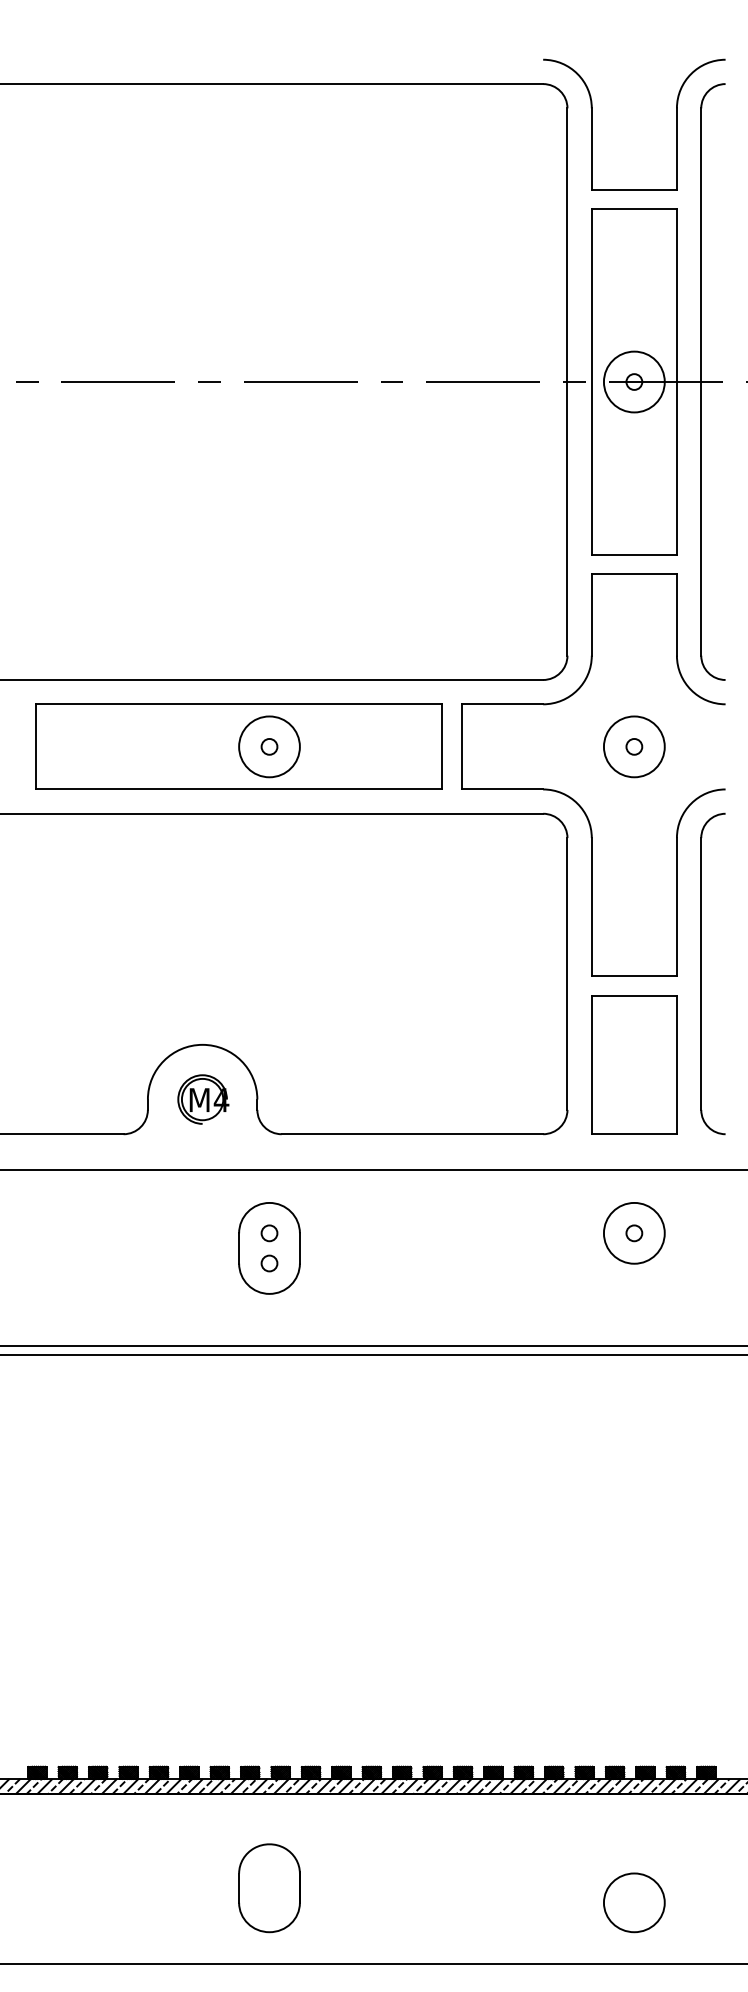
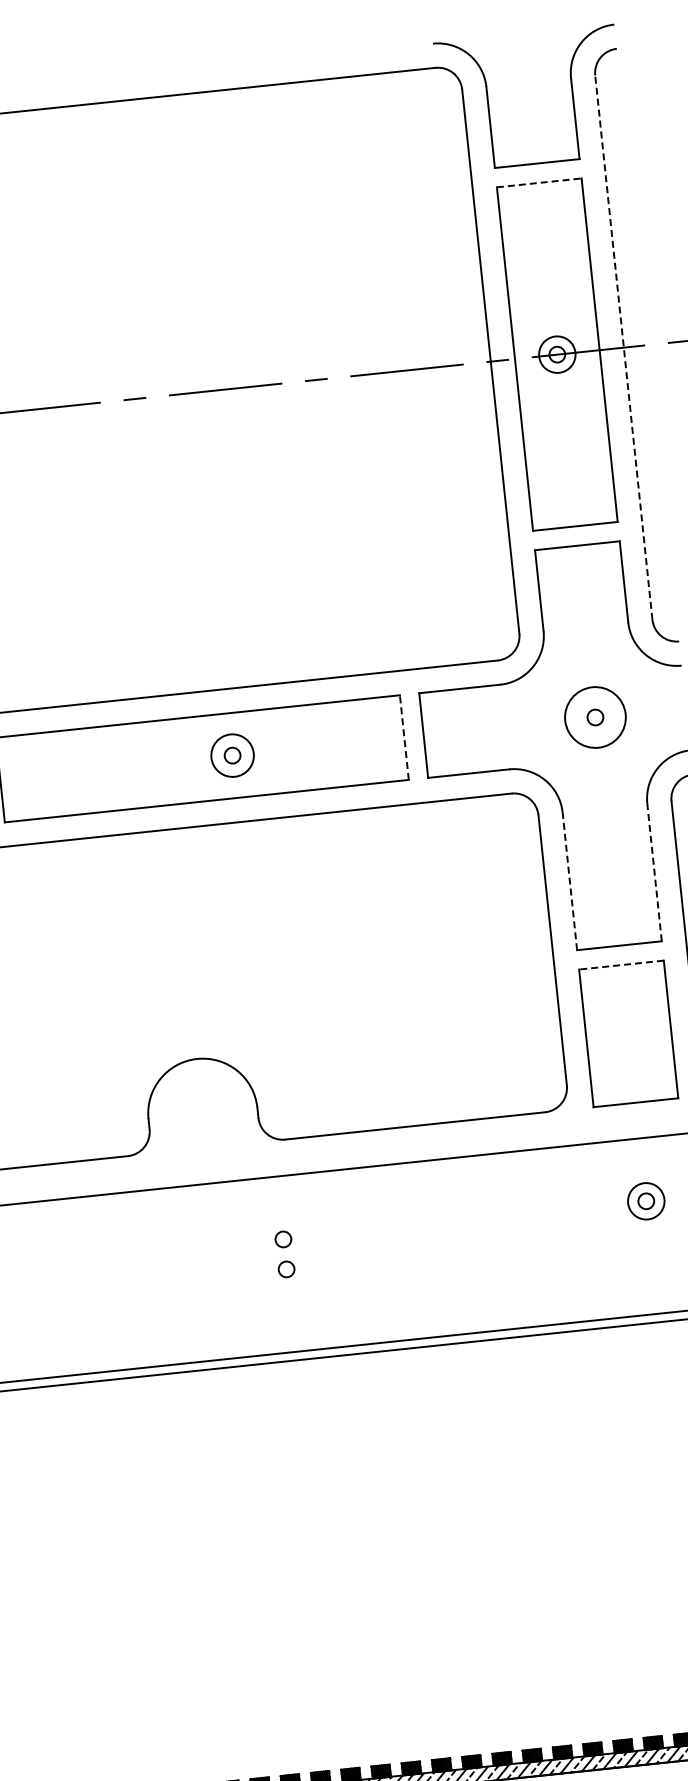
line: (634, 209) -> (539, 183), solid -> dashed
circle: (633, 381) -> (556, 354), size x0.6
line: (701, 382) -> (624, 348), solid -> dashed
circle: (269, 746) -> (232, 755), size x0.7
line: (442, 746) -> (404, 737), solid -> dashed
line: (591, 906) -> (569, 880), solid -> dashed
line: (676, 906) -> (654, 871), solid -> dashed
line: (634, 995) -> (621, 964), solid -> dashed
part: (203, 1099) -> (203, 1113), removed
circle: (633, 1232) -> (645, 1200), size x0.6
part: (269, 1248) -> (285, 1254), removed

